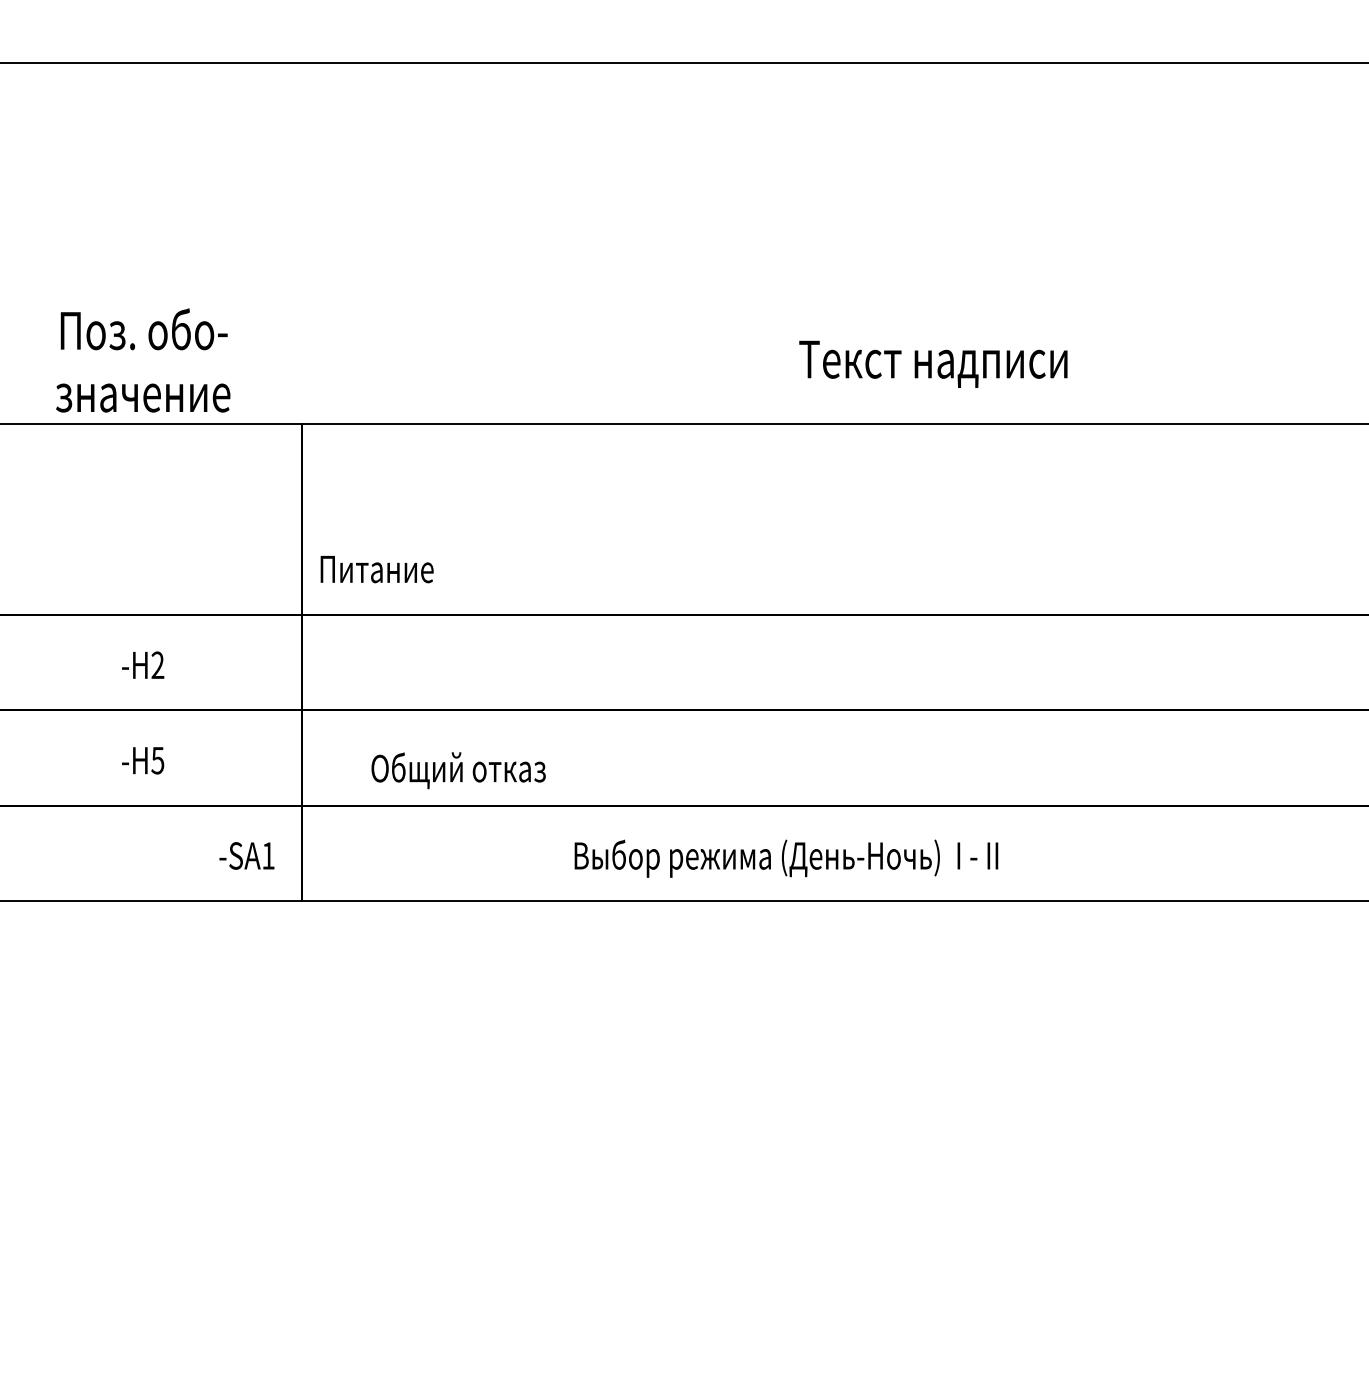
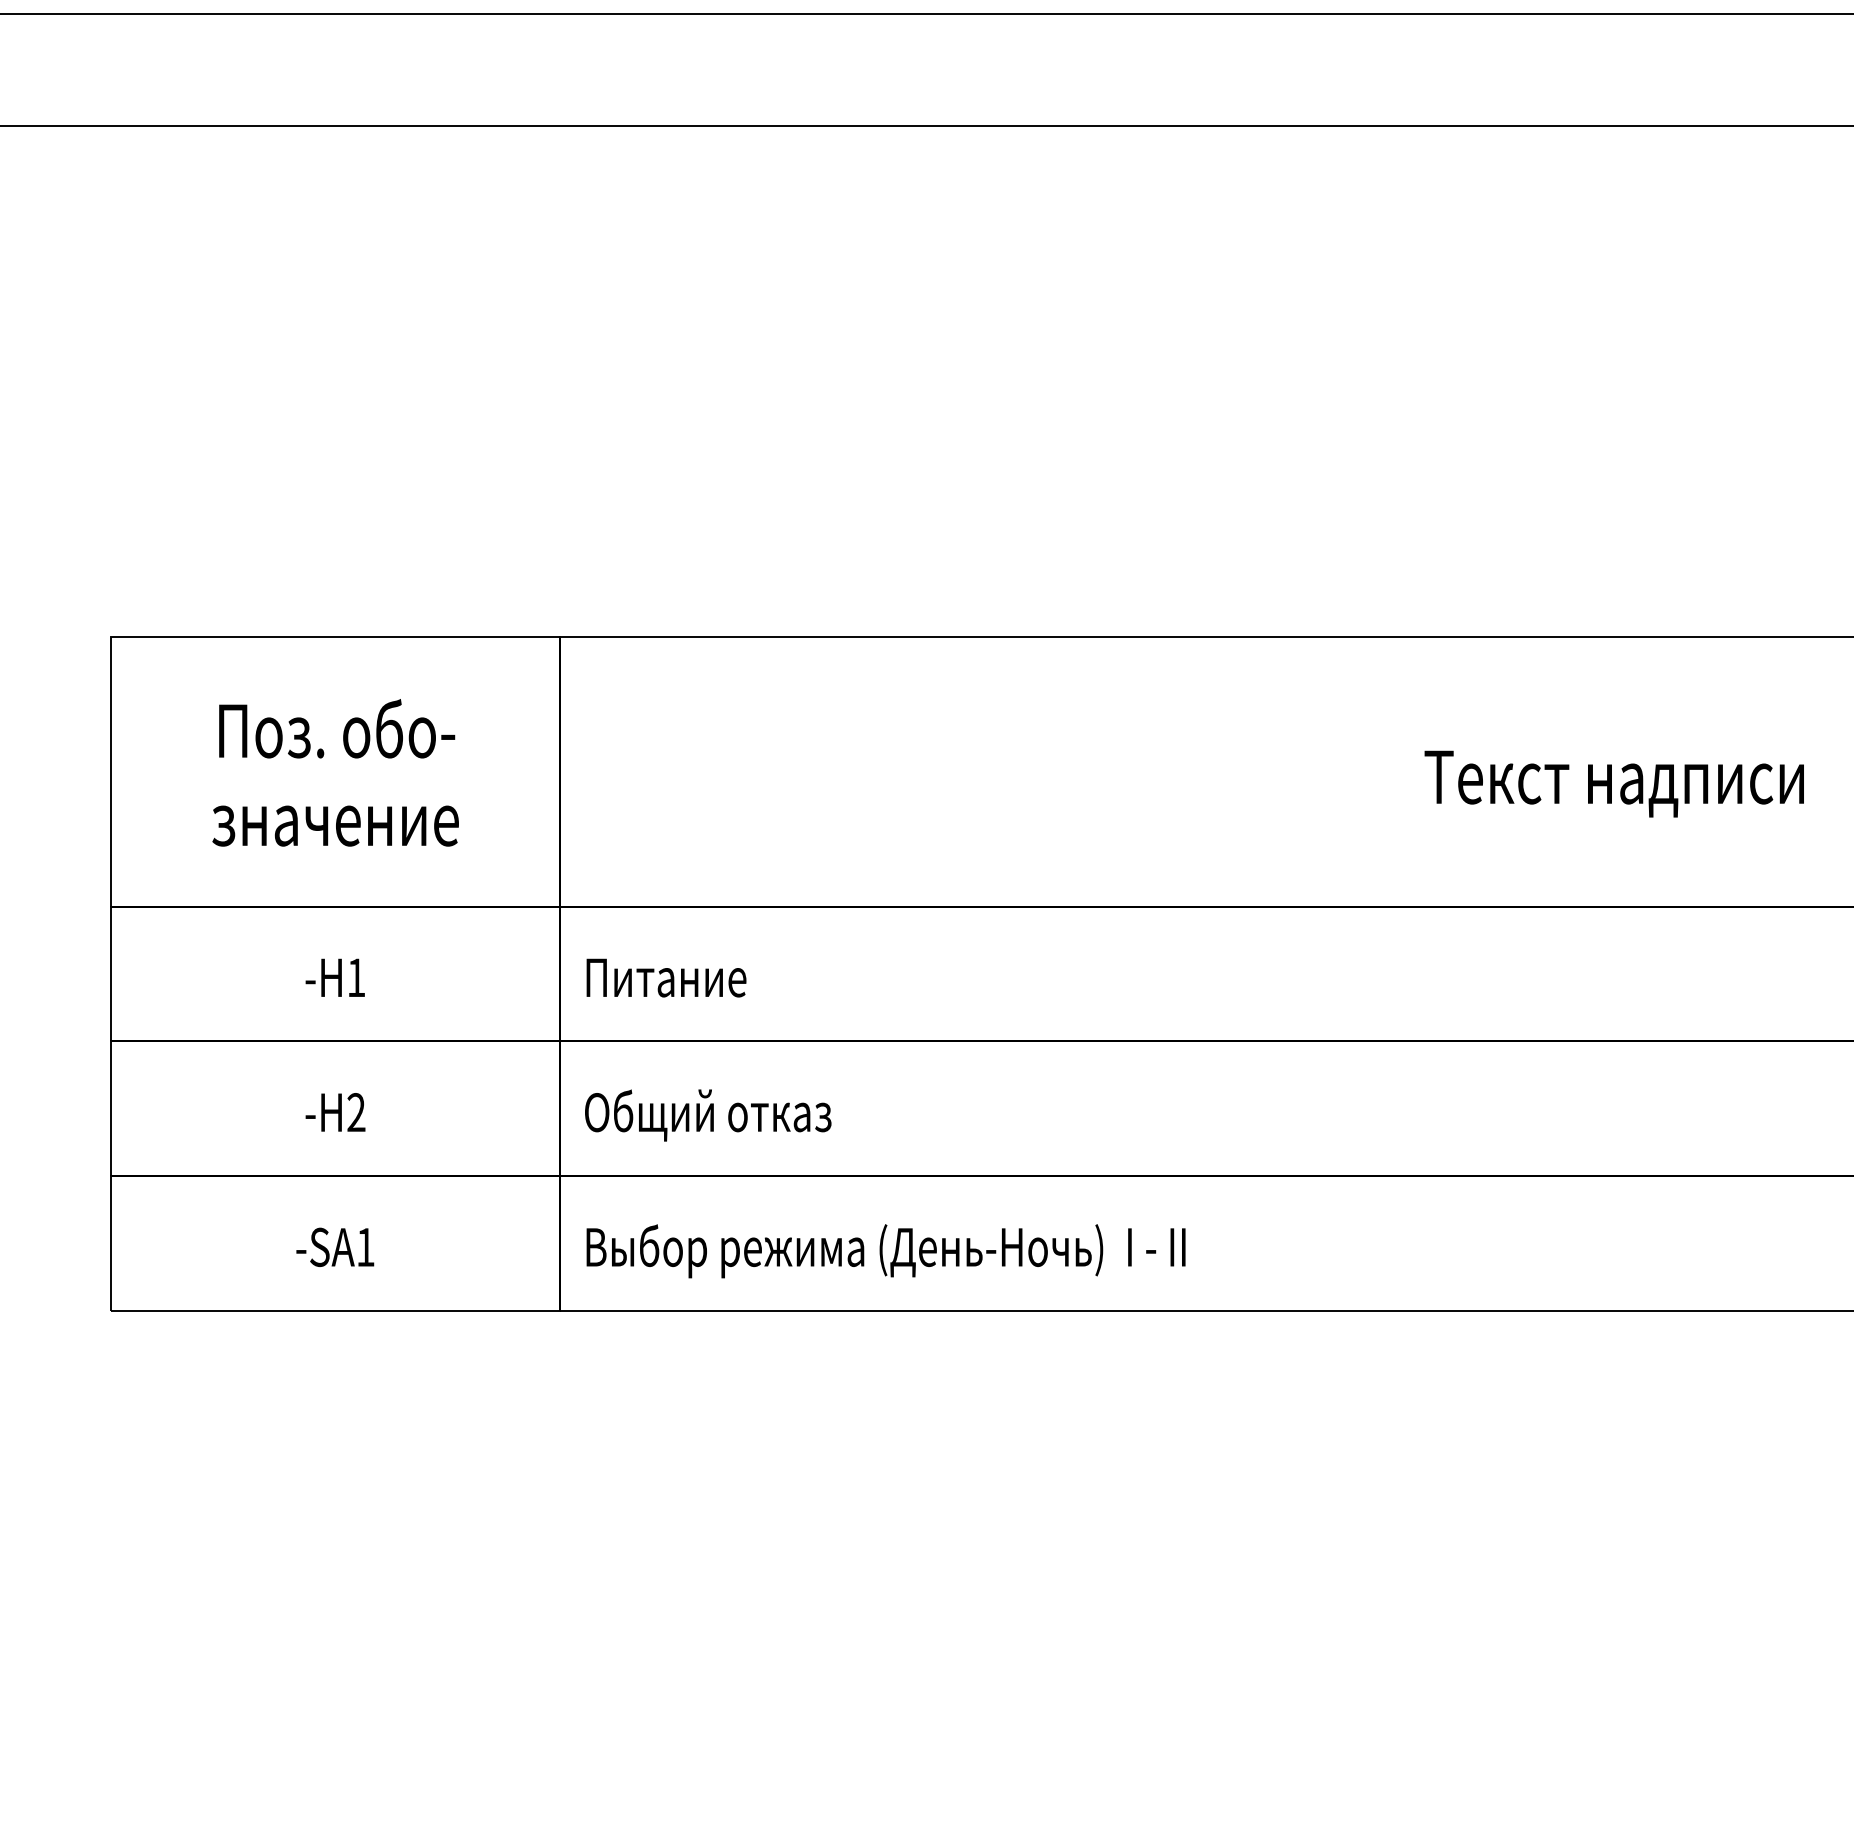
text: (143, 360) -> (336, 772), moved
text: (933, 363) -> (1614, 782), moved
text: (376, 569) -> (665, 978), moved
text: (157, 664) -> (355, 976), -H2 -> -H1
text: (157, 760) -> (355, 1112), -H5 -> -H2
text: (458, 770) -> (707, 1115), moved
text: (246, 855) -> (334, 1246), moved
text: (786, 858) -> (886, 1250), moved

